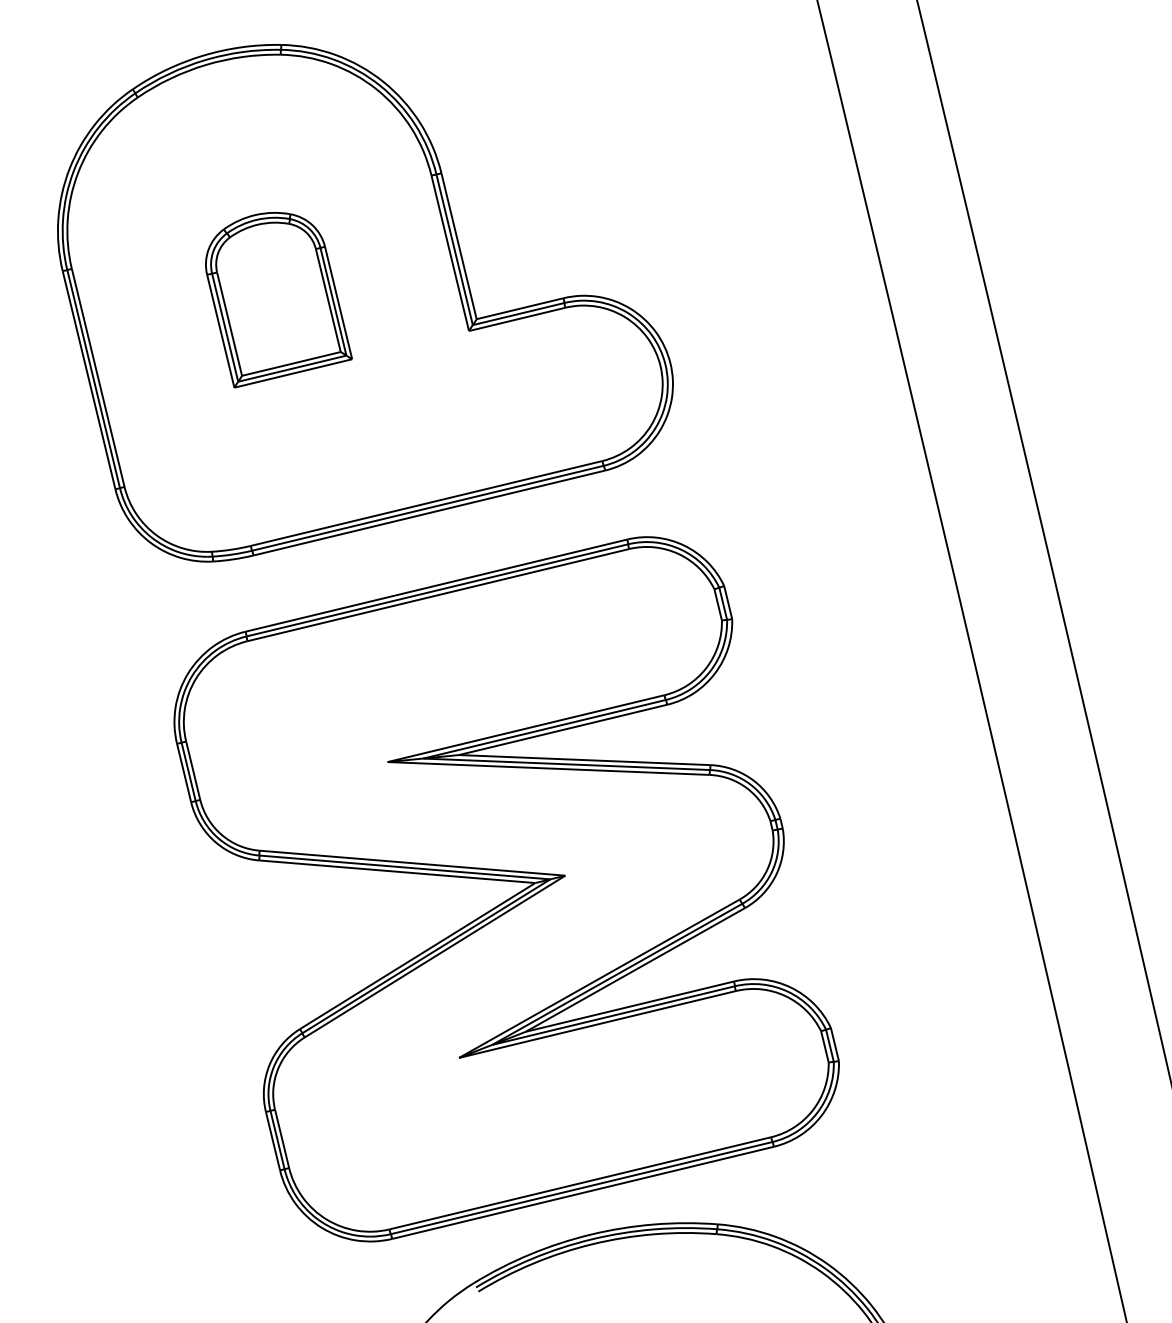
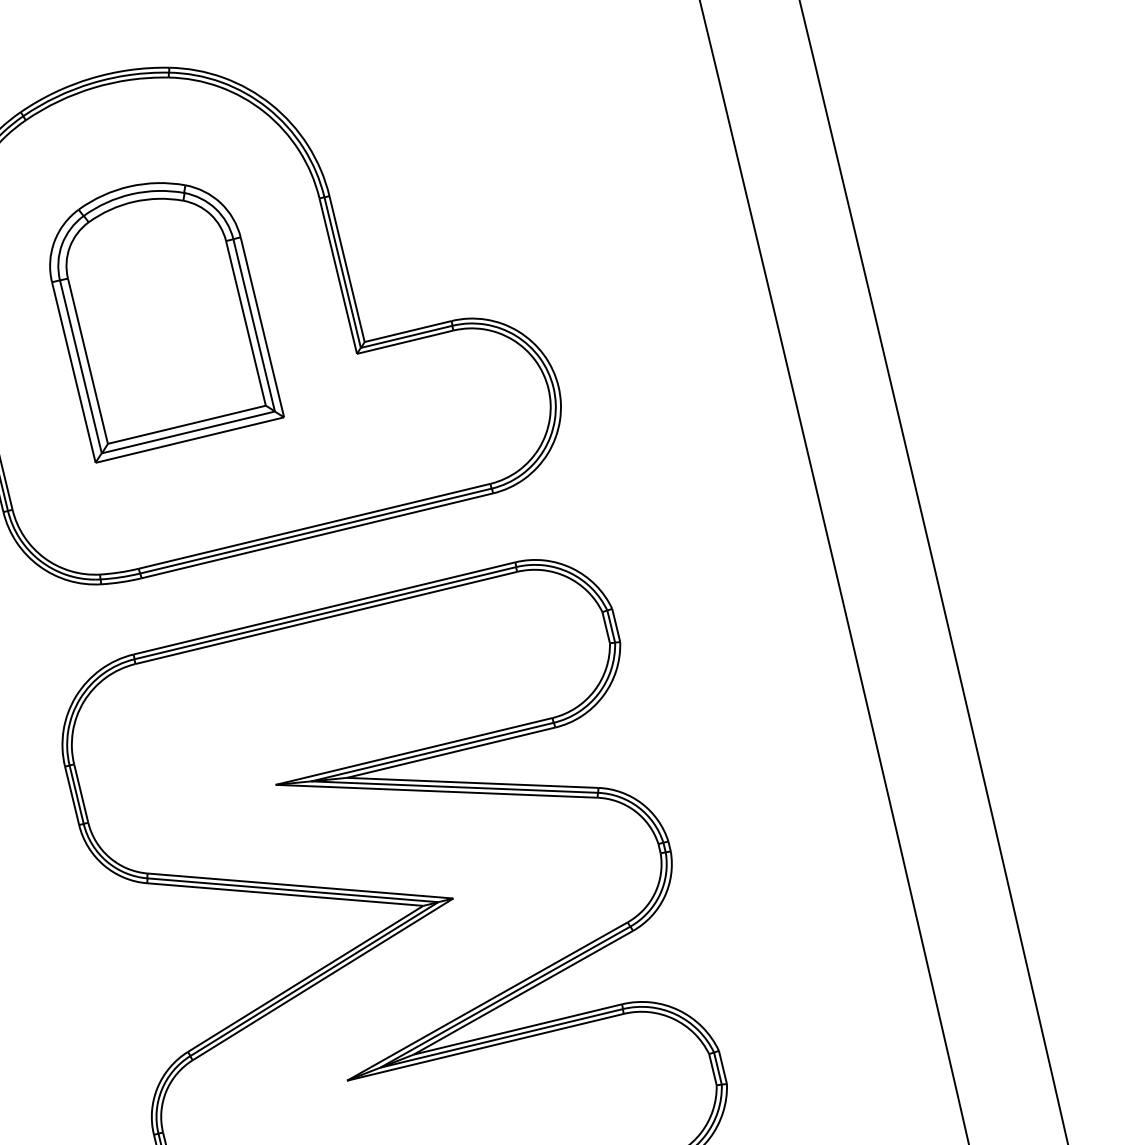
part: (278, 300) -> (166, 323), size x1.6

